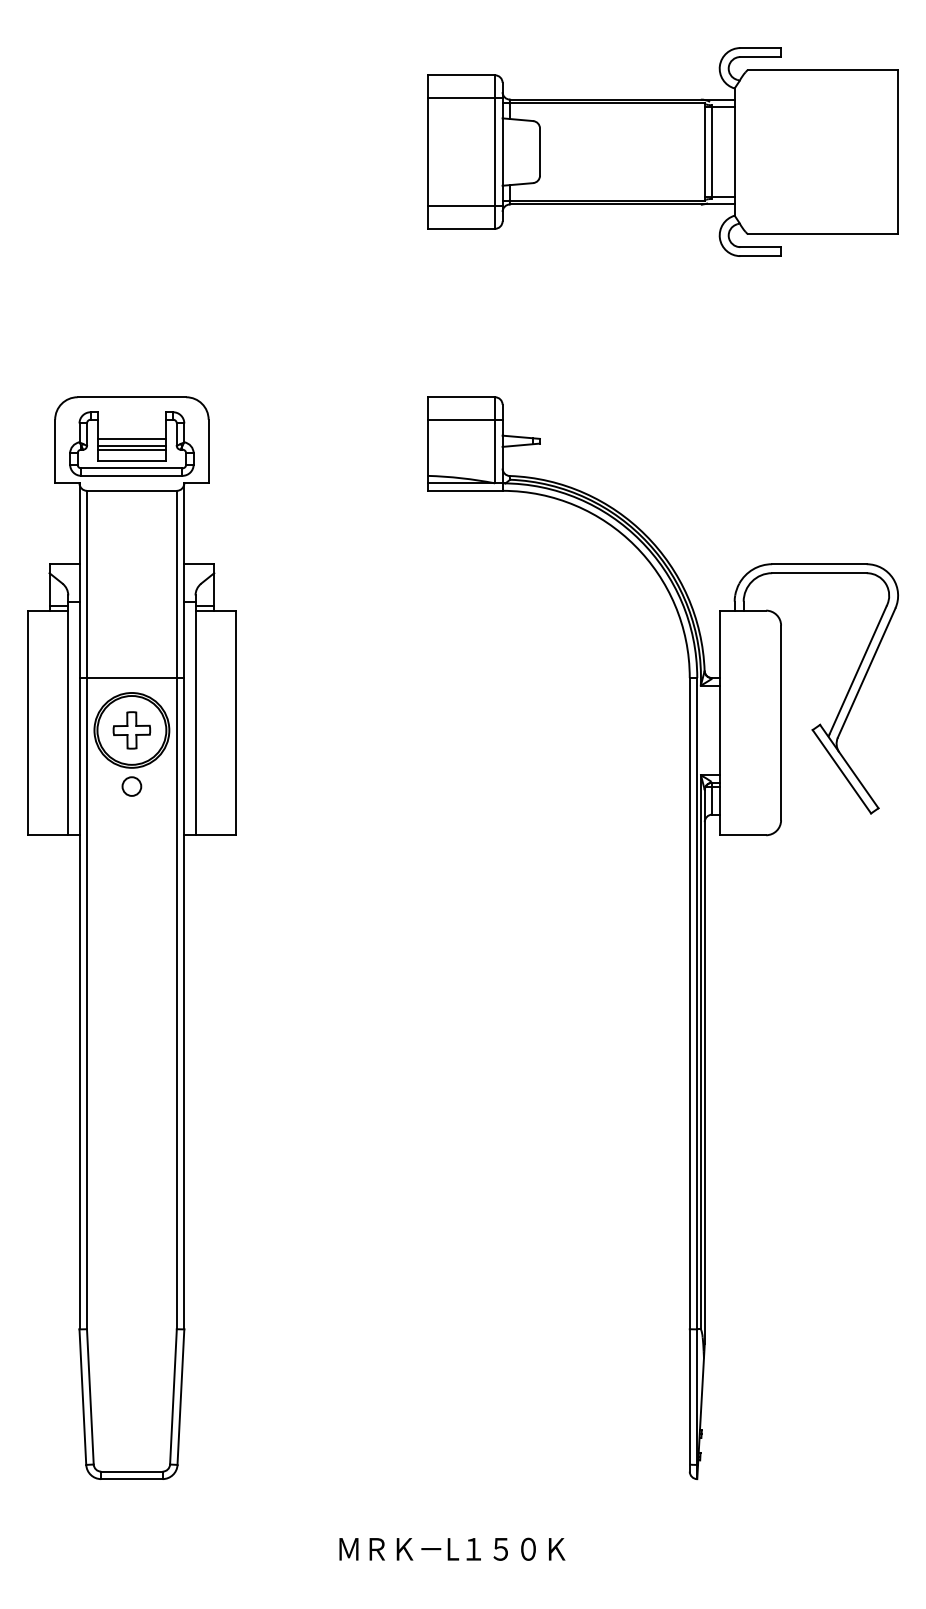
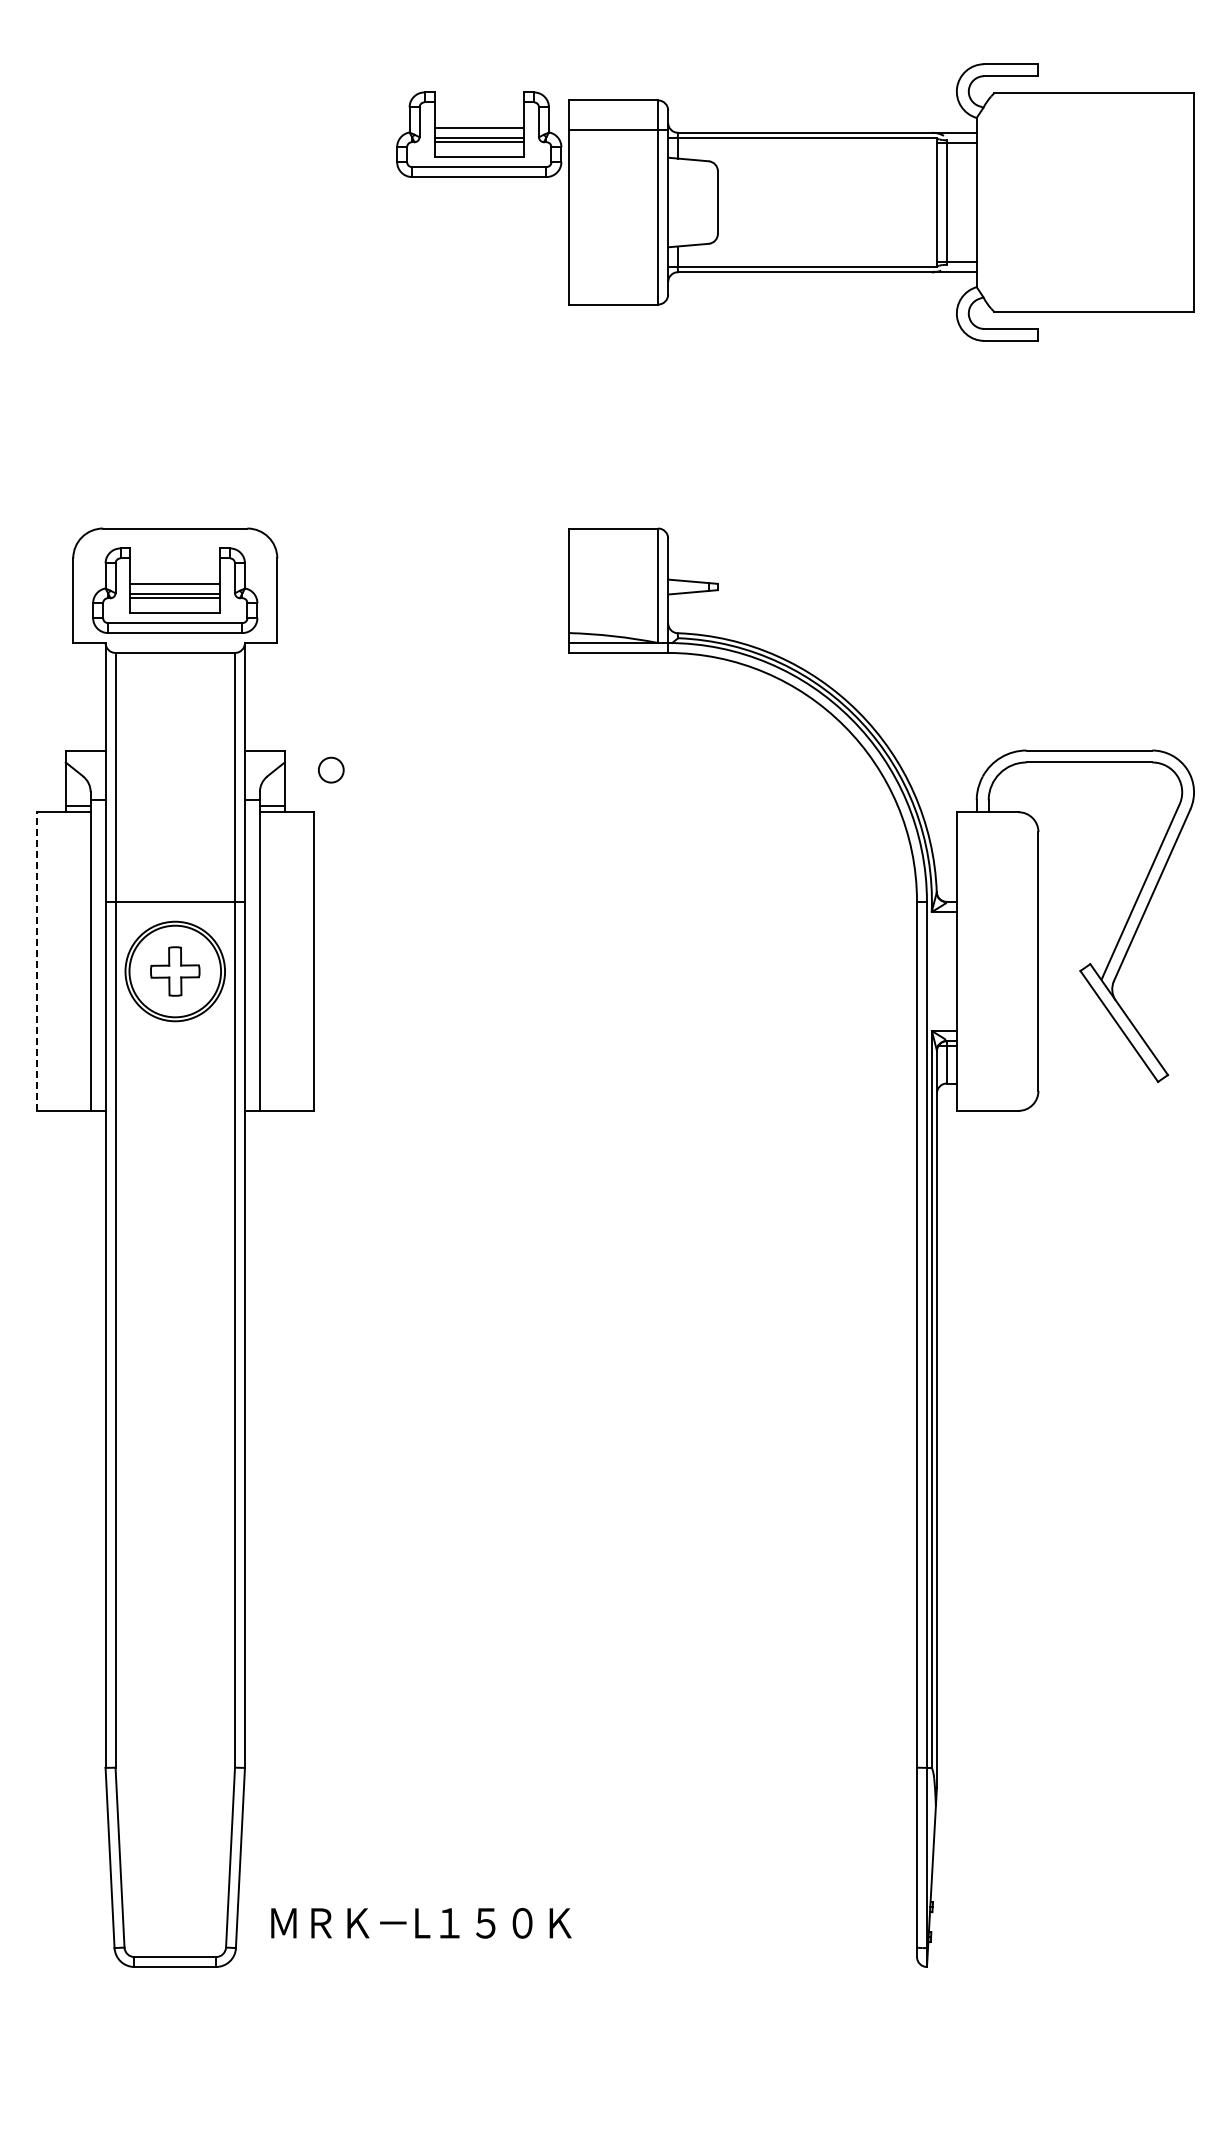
part: (360, 100) -> (479, 134), added
line: (465, 206) -> (618, 274), removed
line: (465, 419) -> (618, 558), removed
line: (27, 722) -> (36, 961), solid -> dashed
circle: (132, 786) -> (331, 769), moved
text: (452, 1549) -> (421, 1923), moved

